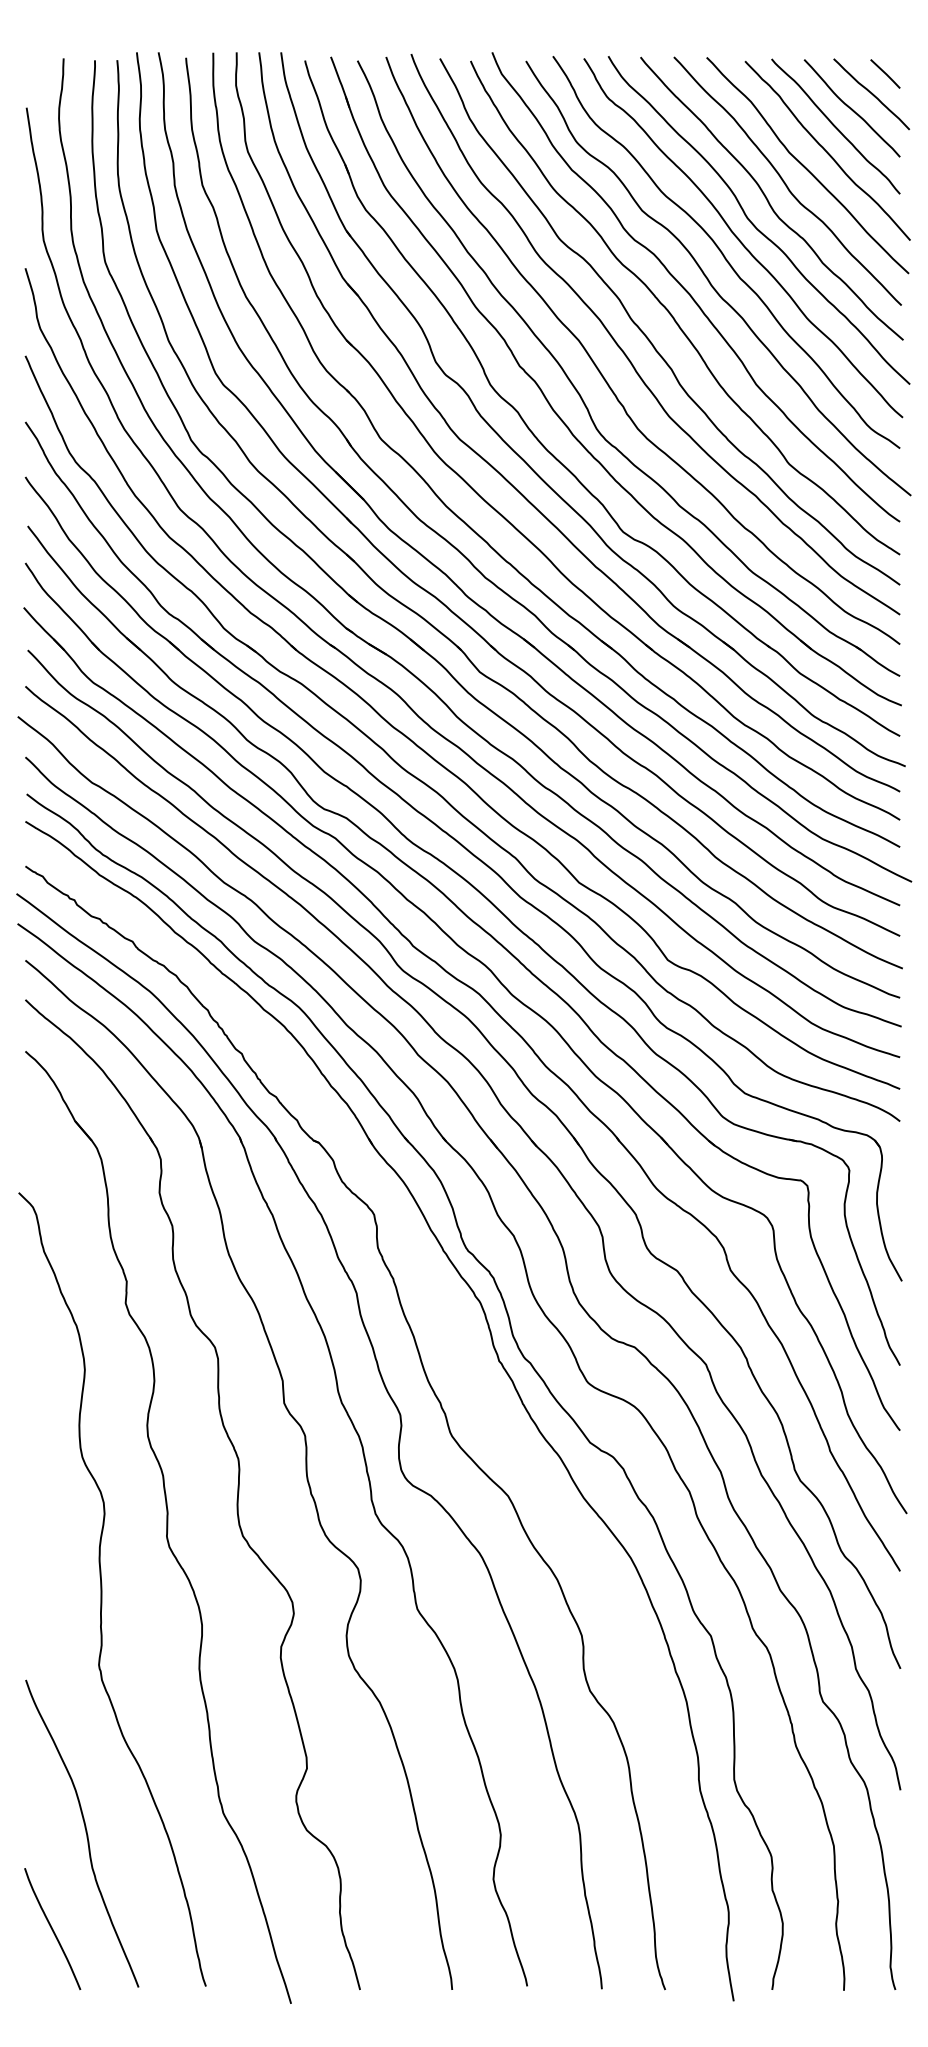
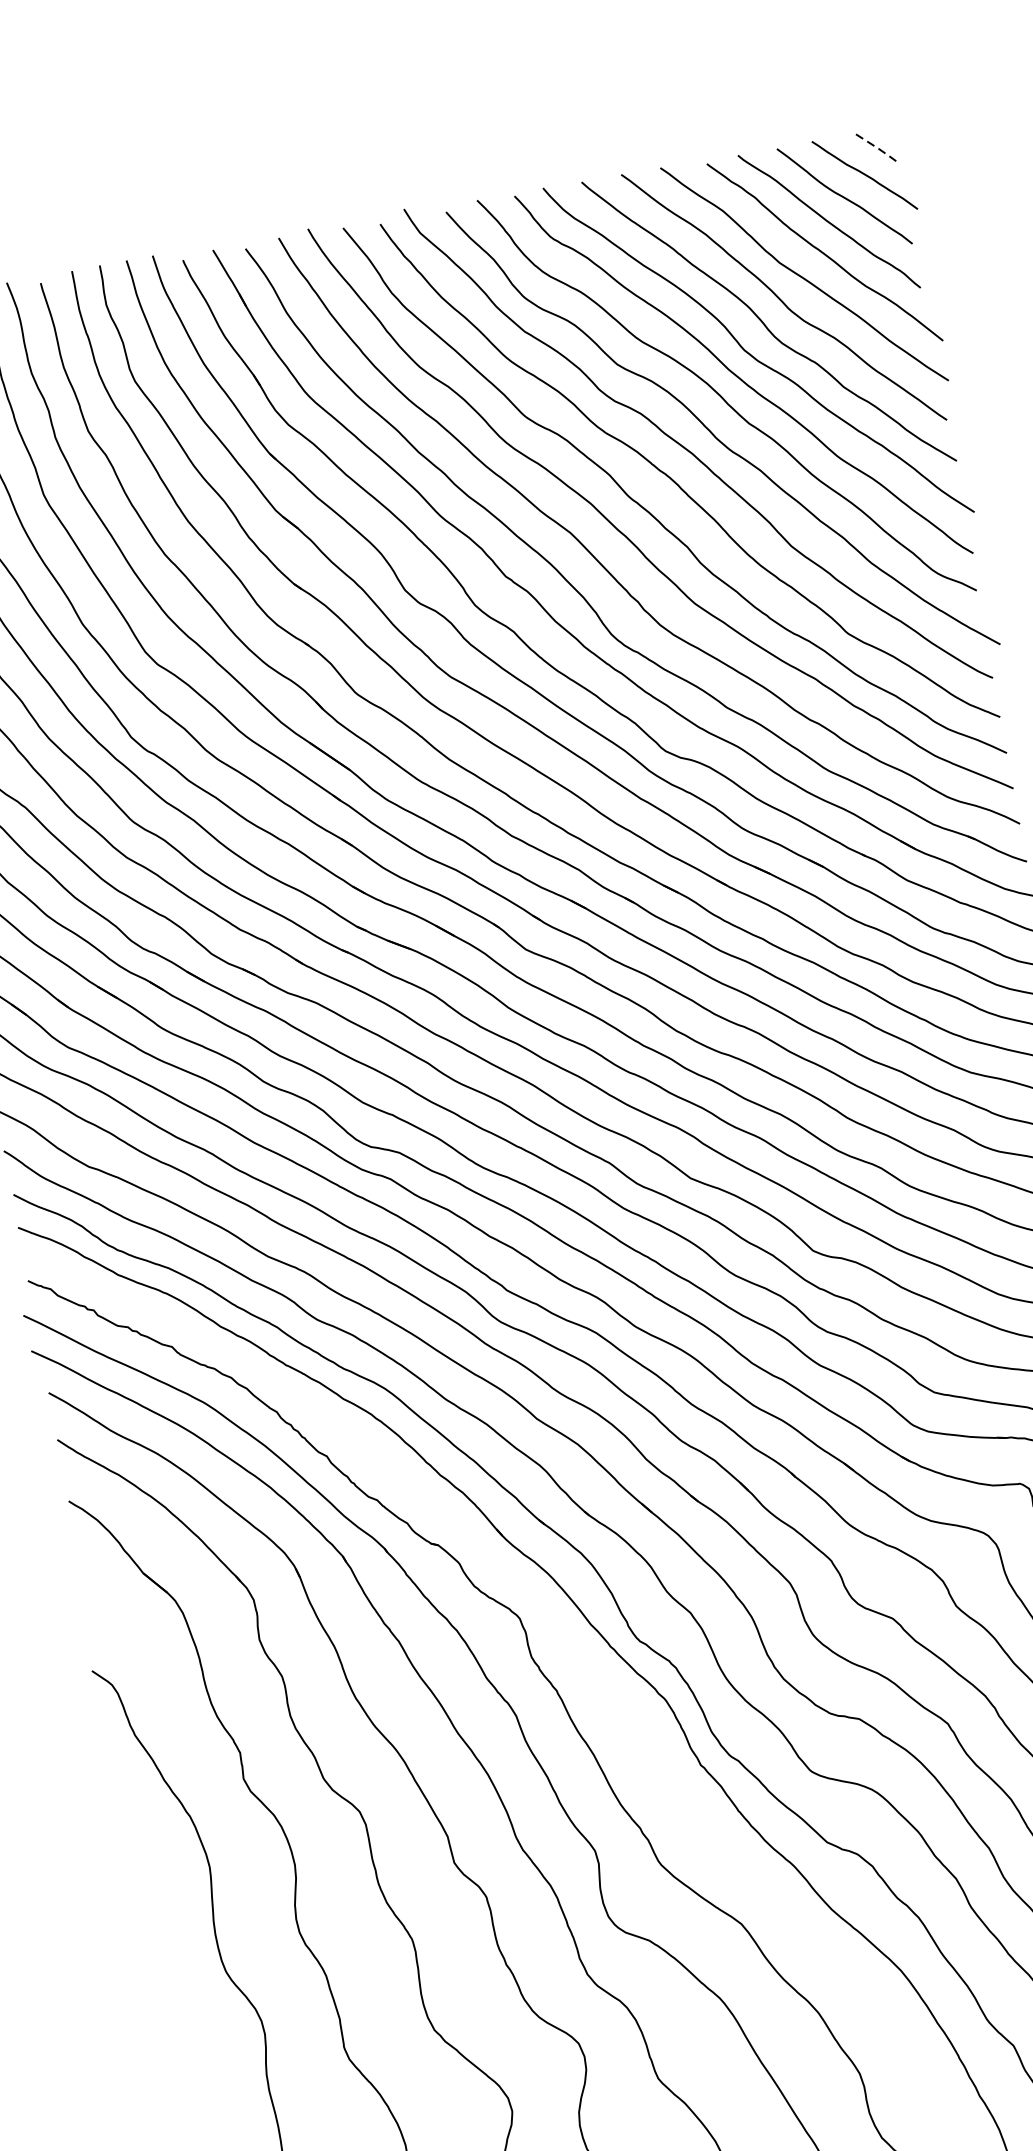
line: (886, 74) -> (878, 148), solid -> dashed

